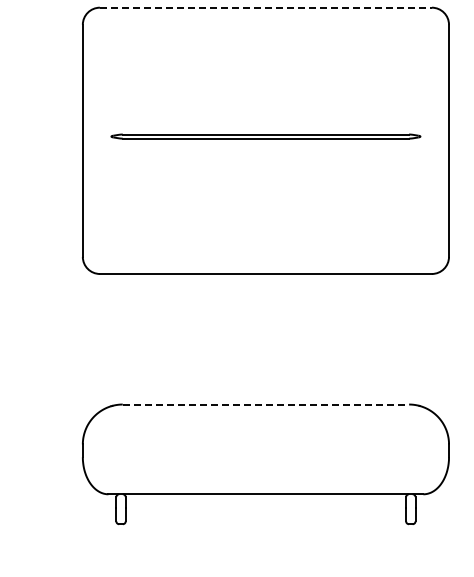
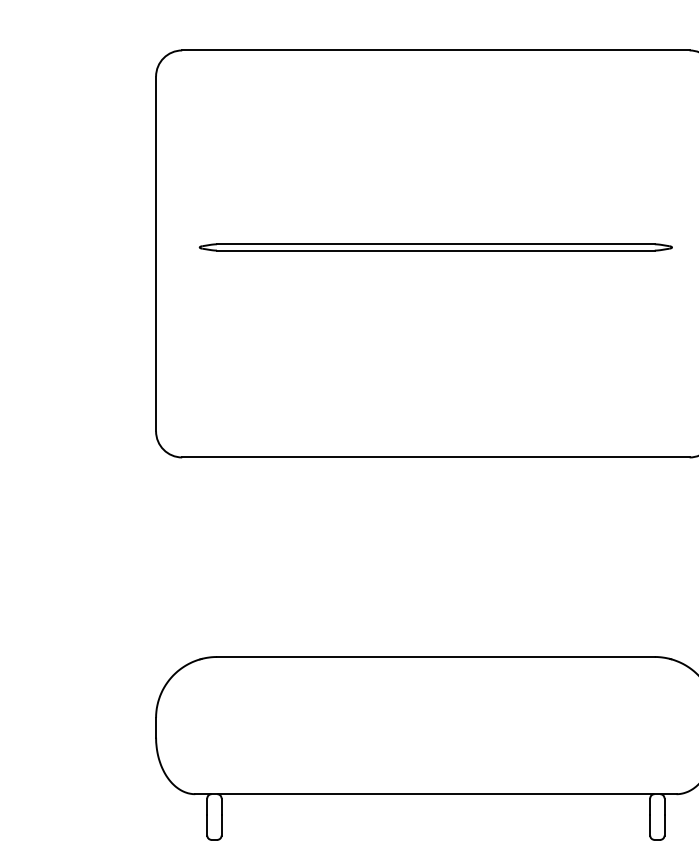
line: (265, 7) -> (435, 50), dashed -> solid
line: (266, 404) -> (436, 656), dashed -> solid

